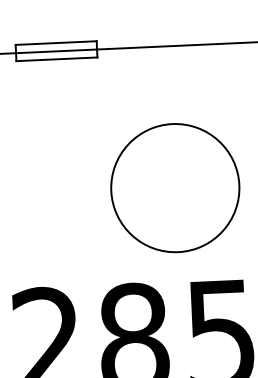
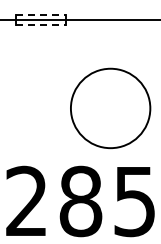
line: (57, 43) -> (41, 15), solid -> dashed
line: (57, 59) -> (41, 25), solid -> dashed

